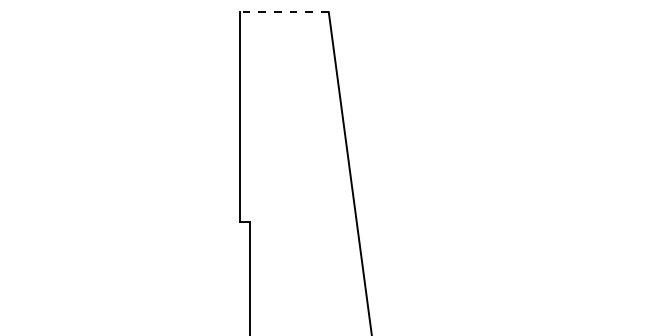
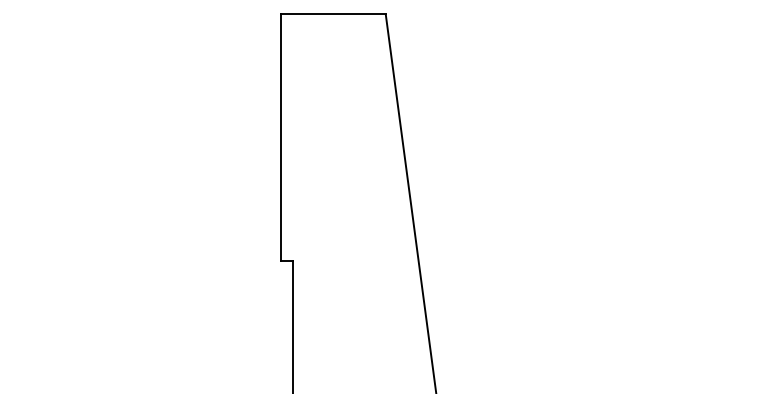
line: (283, 12) -> (332, 14), dashed -> solid

